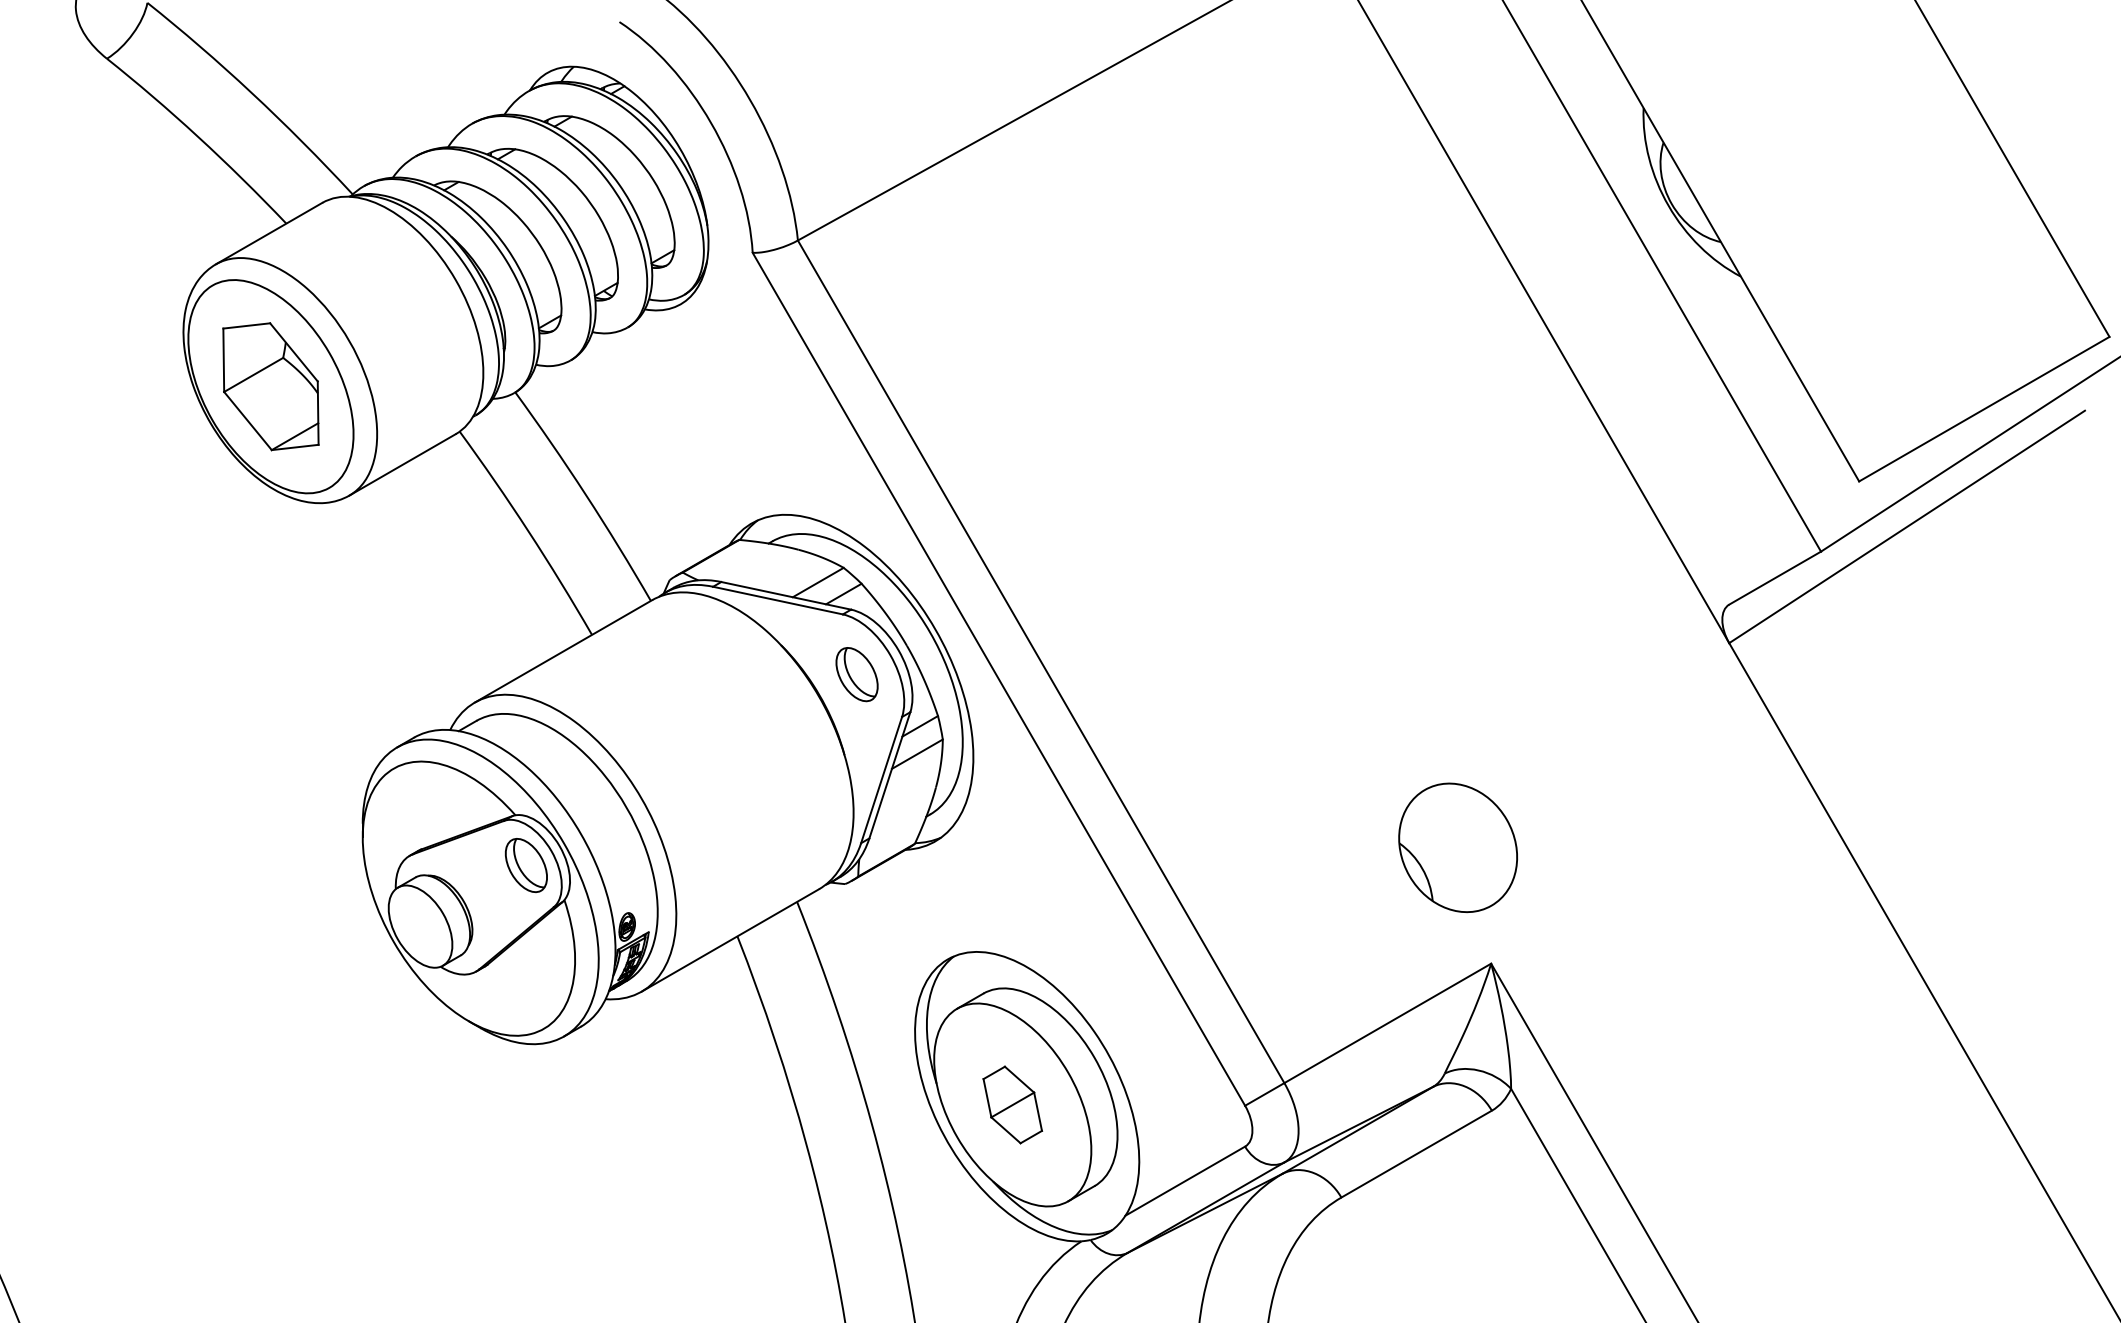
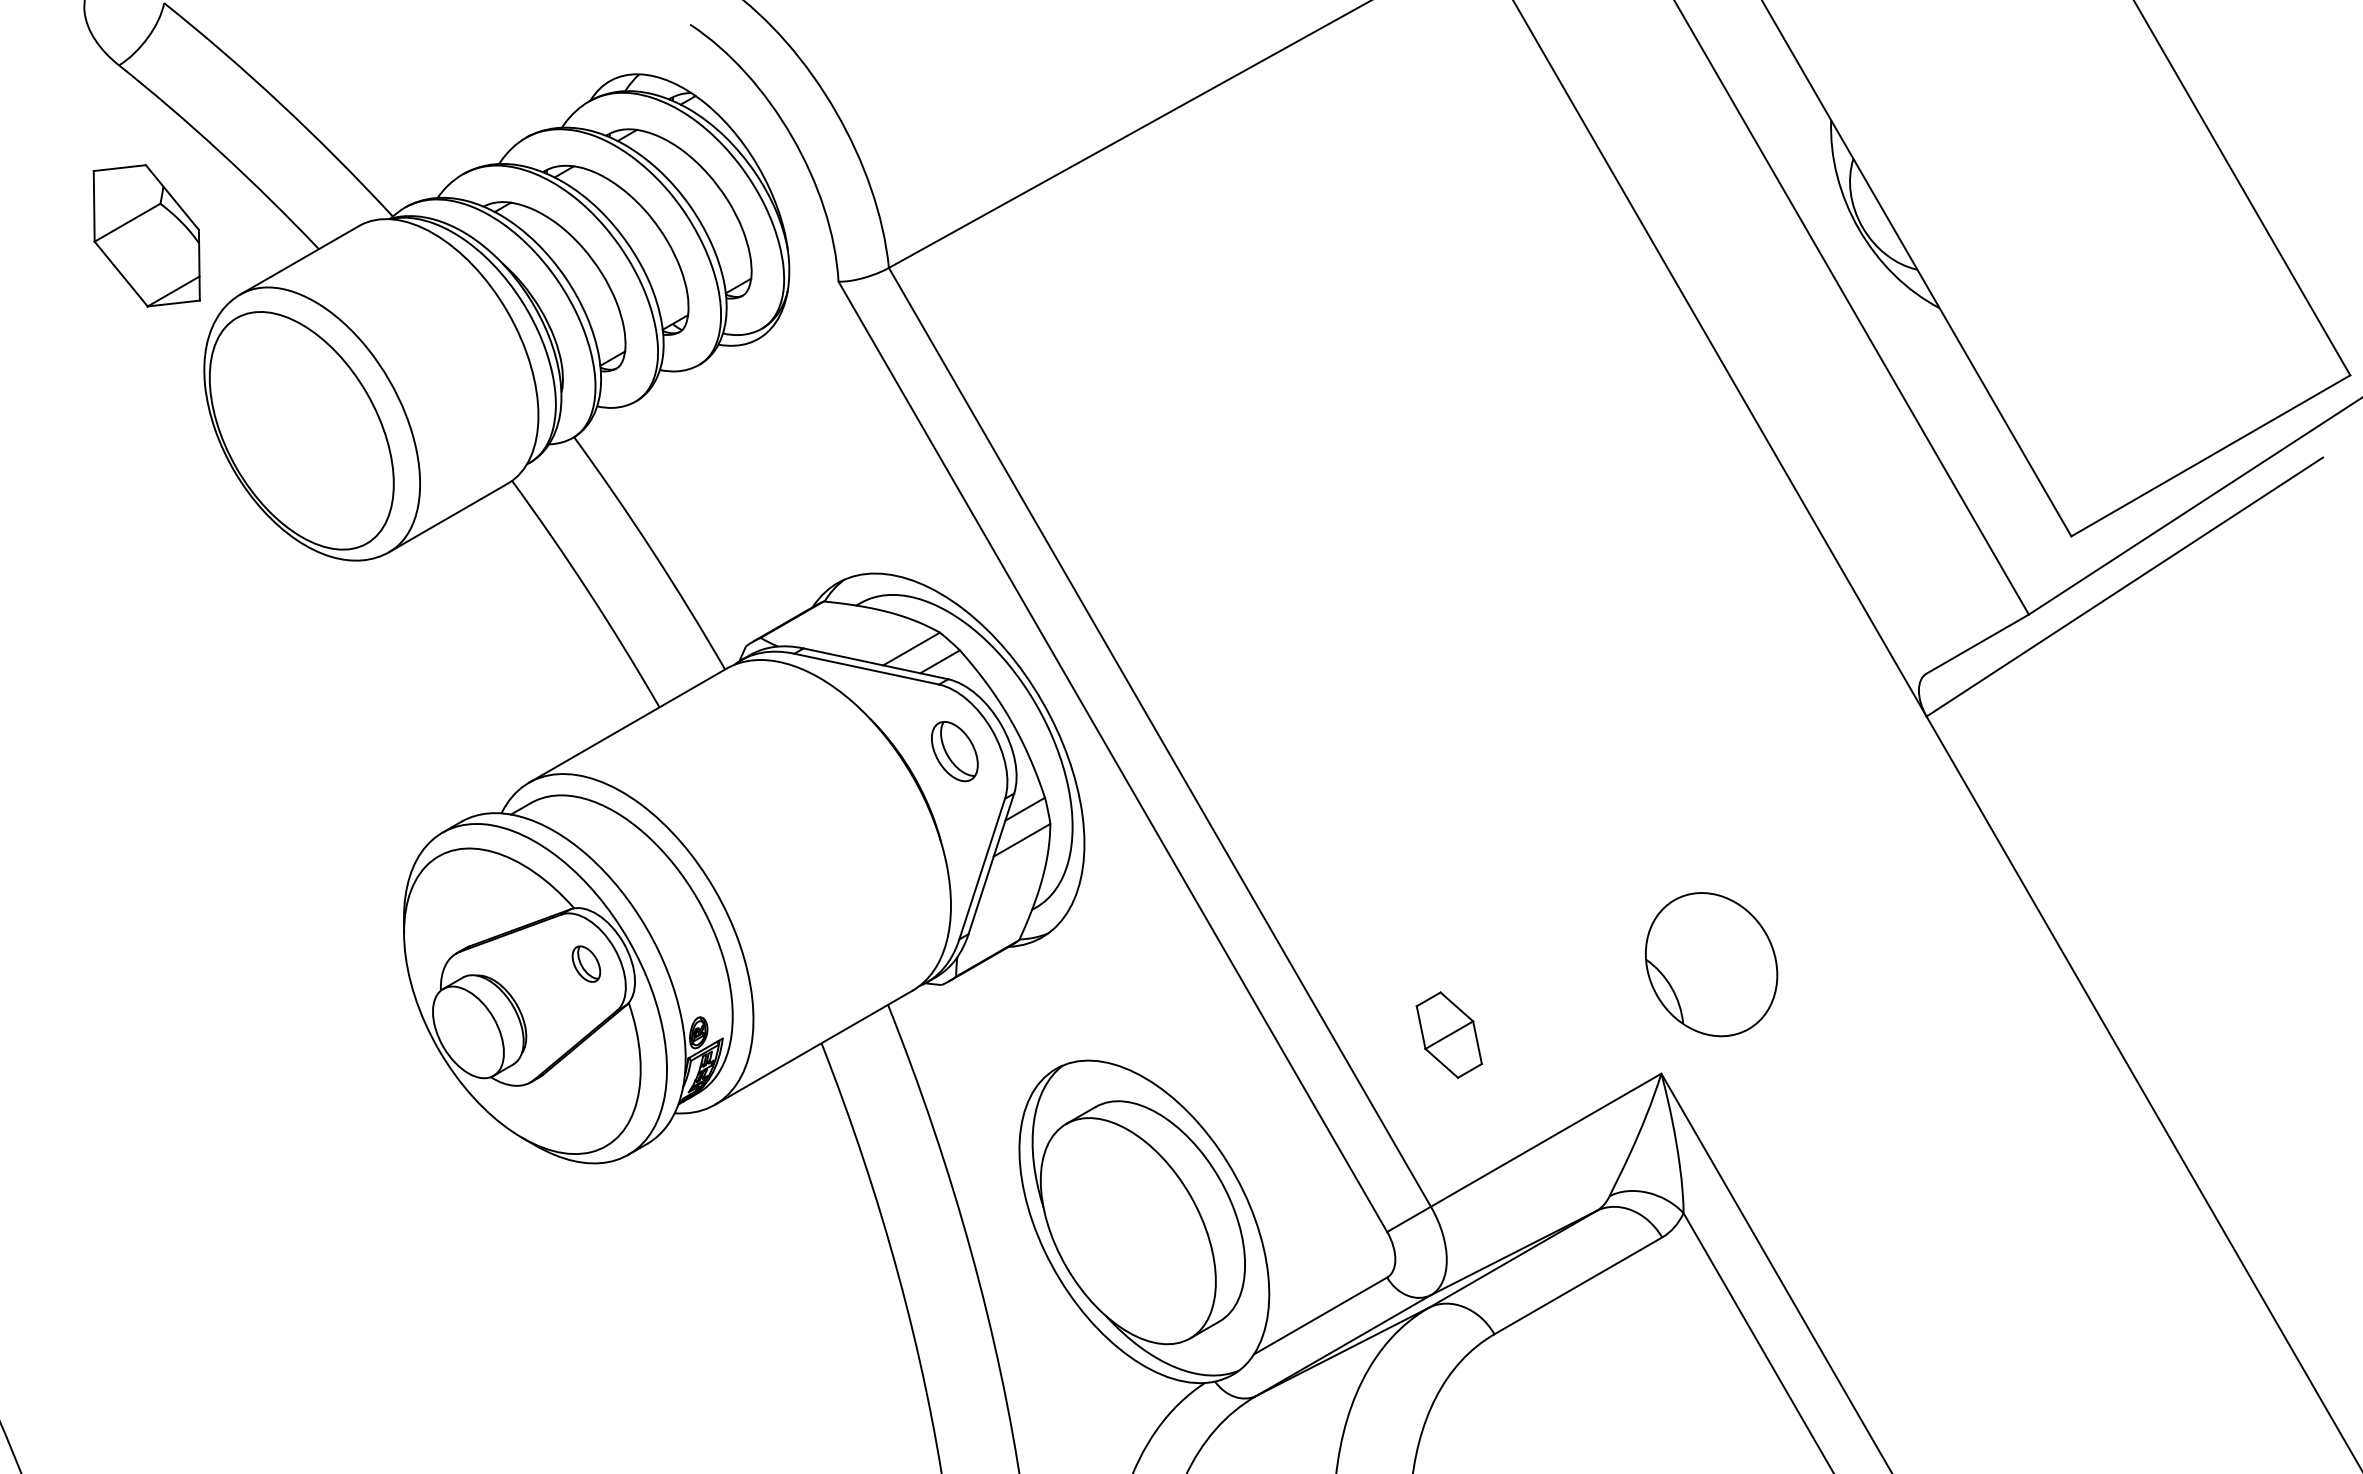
part: (270, 386) -> (146, 235), moved
part: (1458, 847) -> (1711, 964), moved
part: (526, 864) -> (586, 963), size x0.6
part: (1012, 1104) -> (1448, 1034), moved

